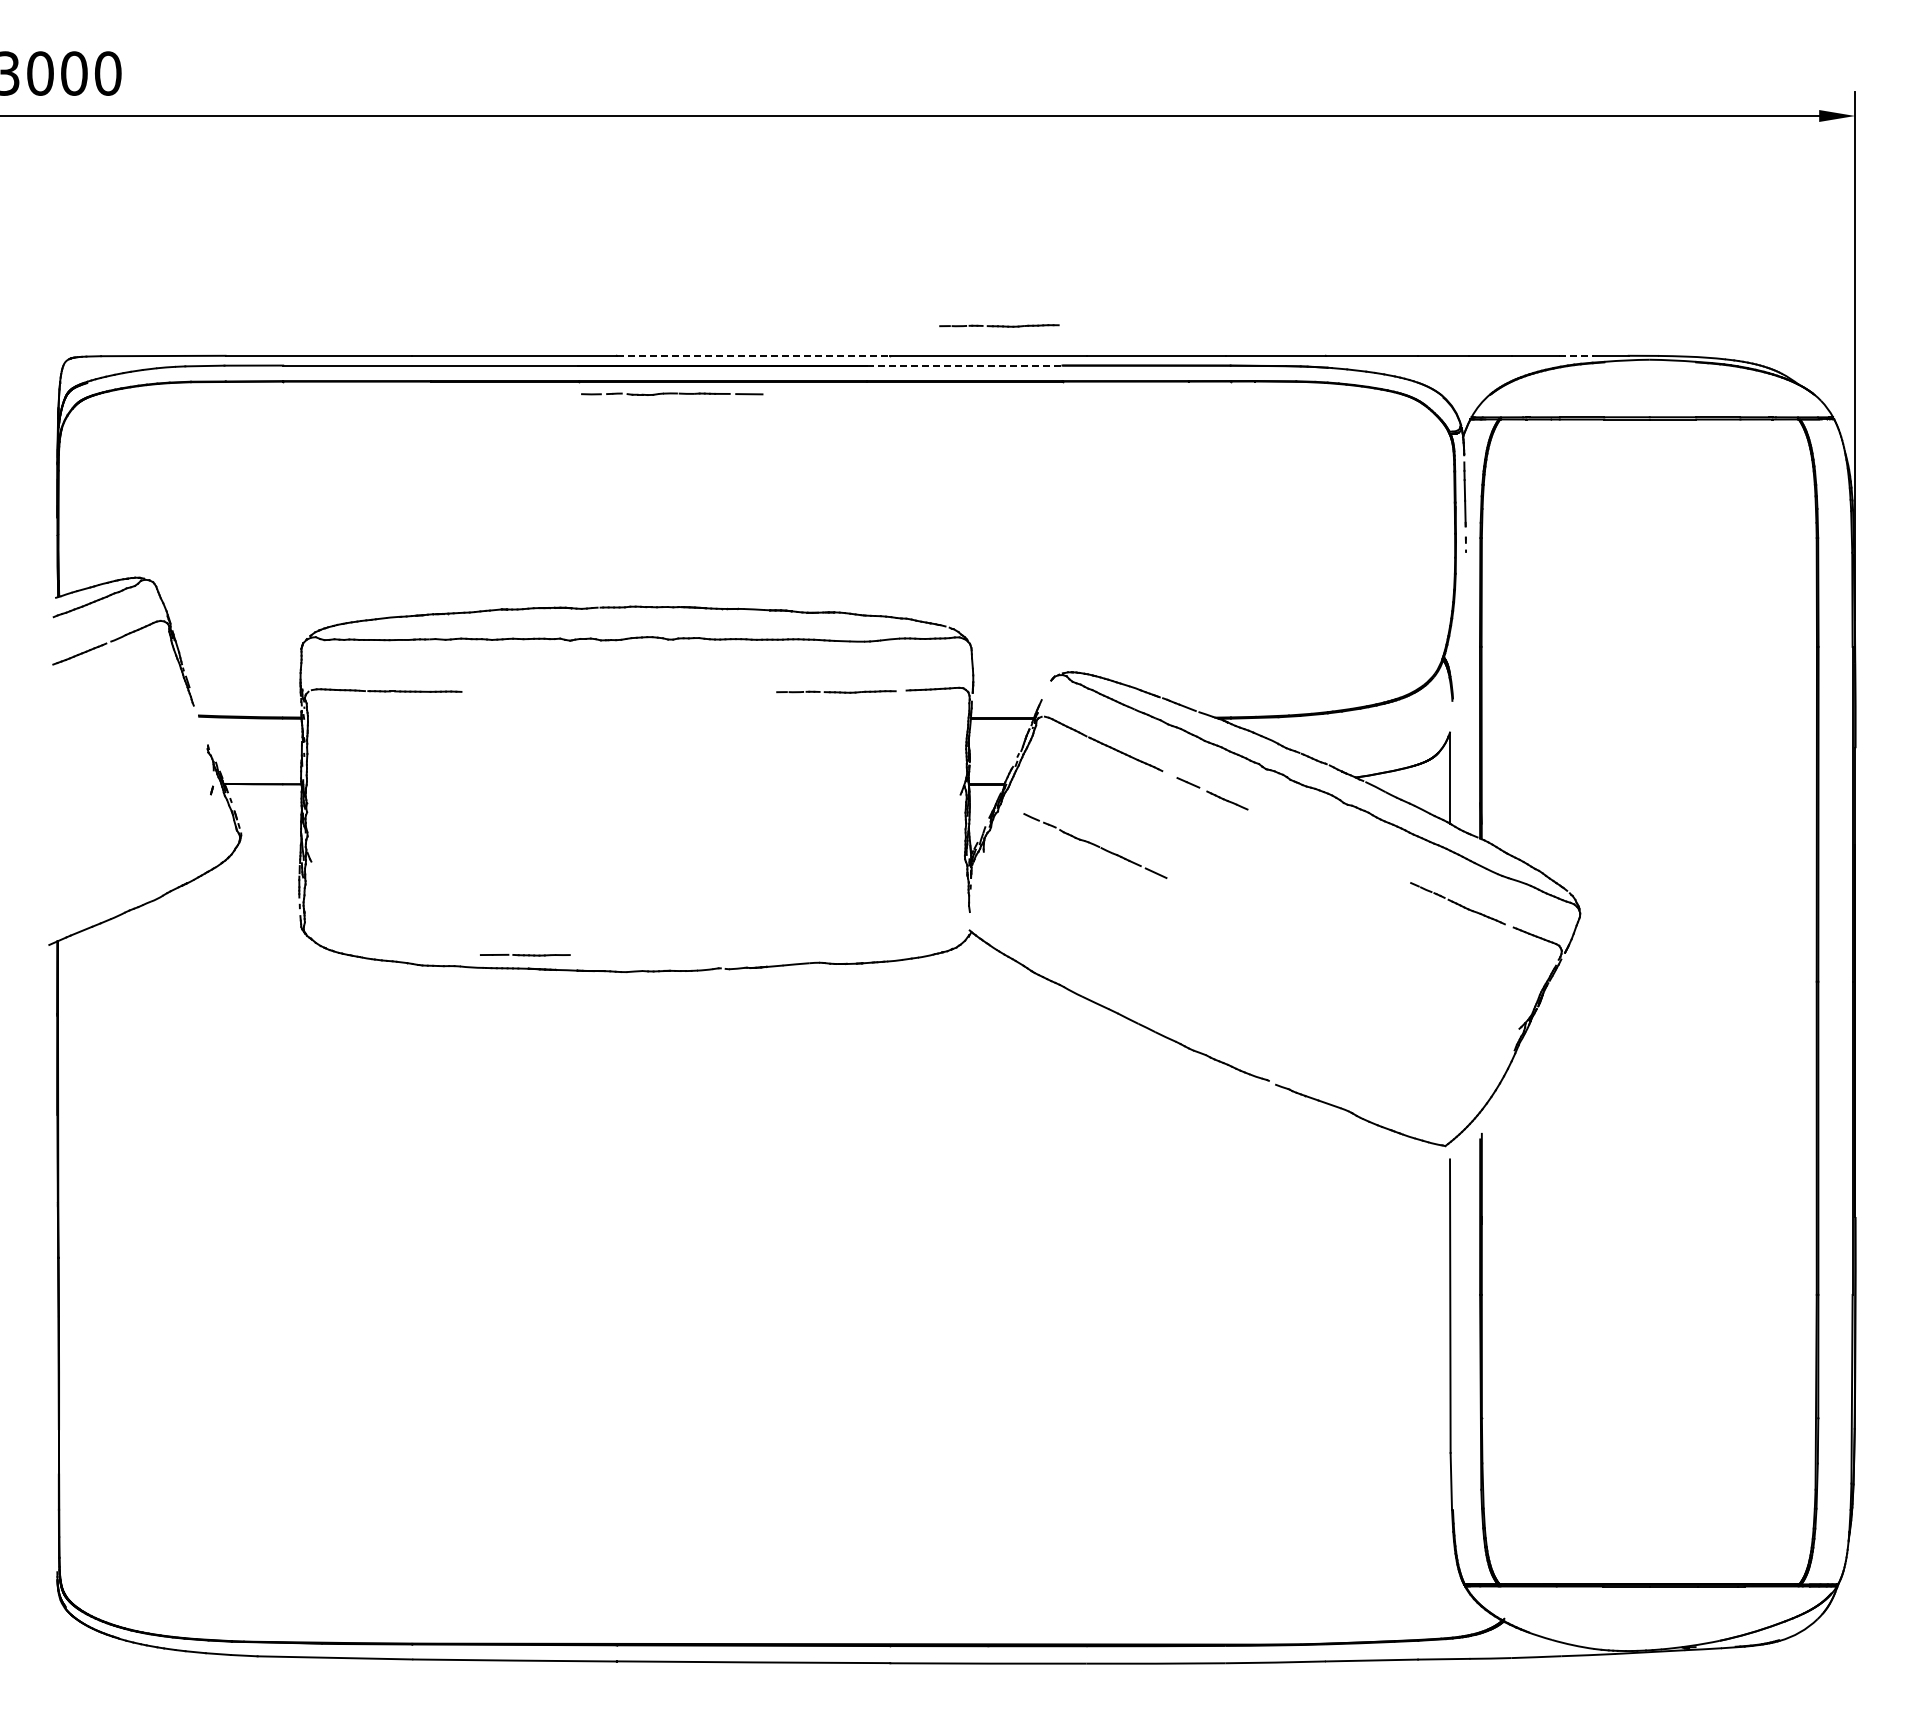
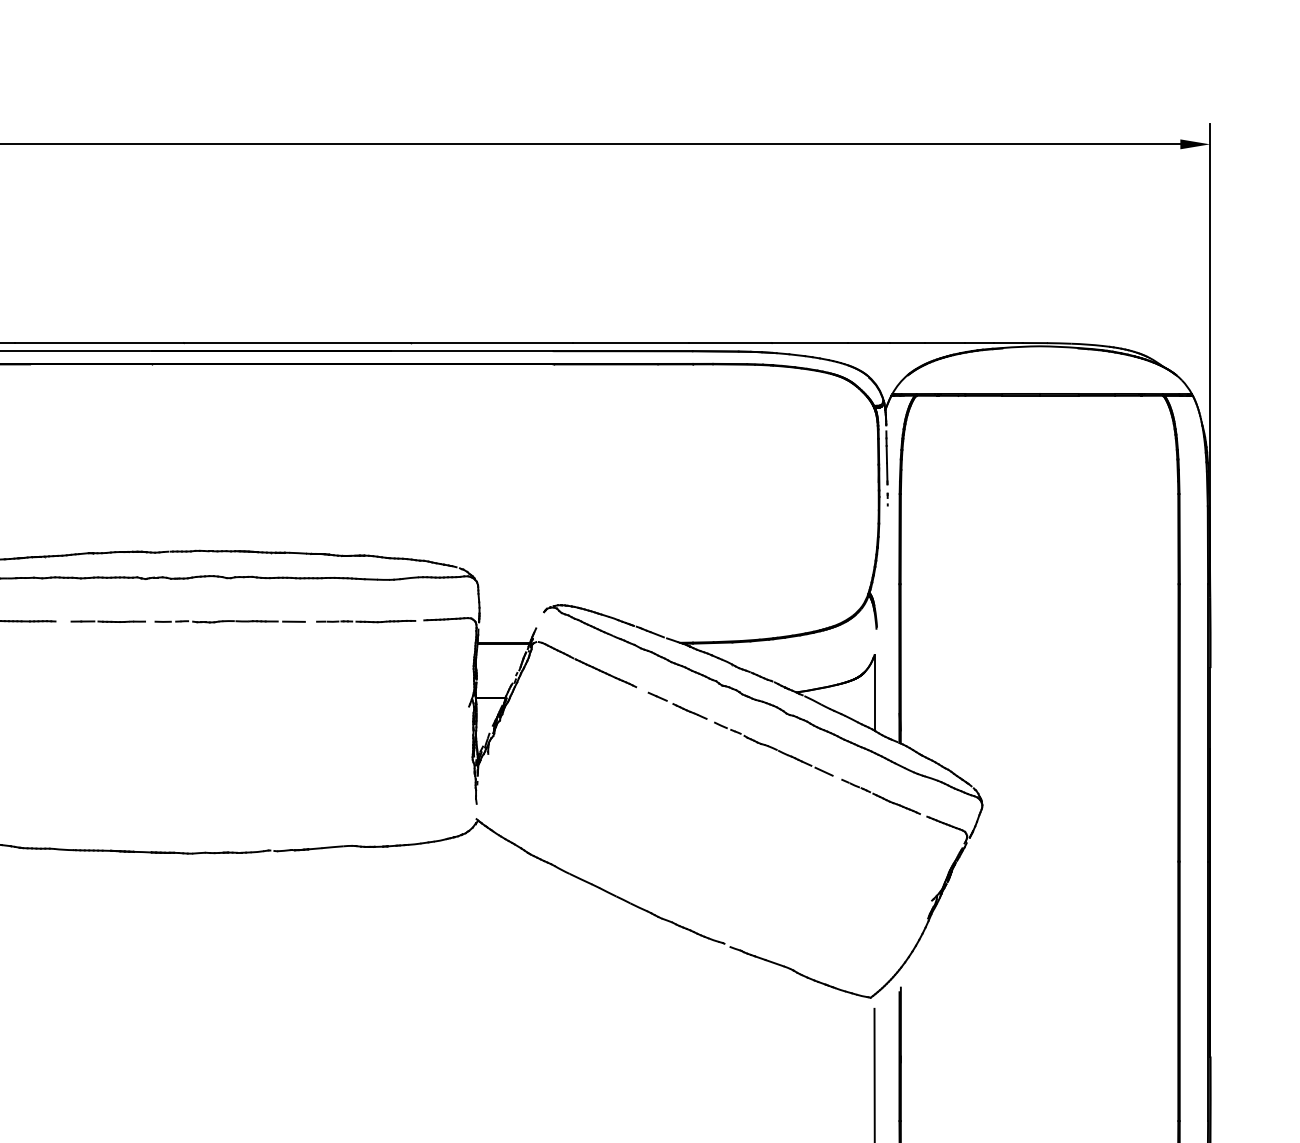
line: (999, 325) -> (501, 317), removed
line: (753, 355) -> (297, 342), dashed -> solid
line: (1576, 355) -> (979, 342), dashed -> solid
line: (964, 365) -> (472, 351), dashed -> solid
line: (672, 393) -> (230, 621), moved
part: (1095, 845) -> (773, 748), moved
part: (525, 954) -> (108, 621), moved

